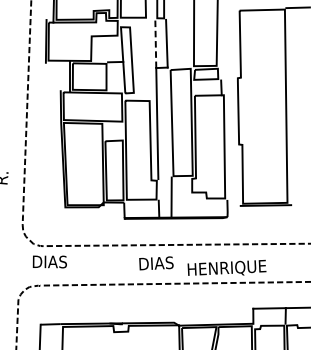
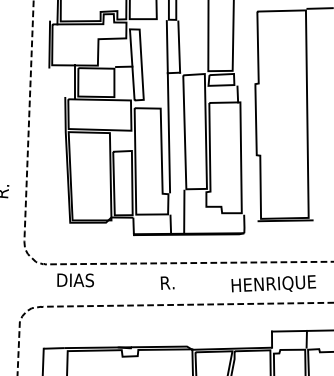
line: (155, 43) -> (167, 46), dashed -> solid
text: (49, 262) -> (75, 280), moved
text: (155, 263) -> (167, 282), DIAS -> R.
text: (226, 267) -> (273, 283), moved

